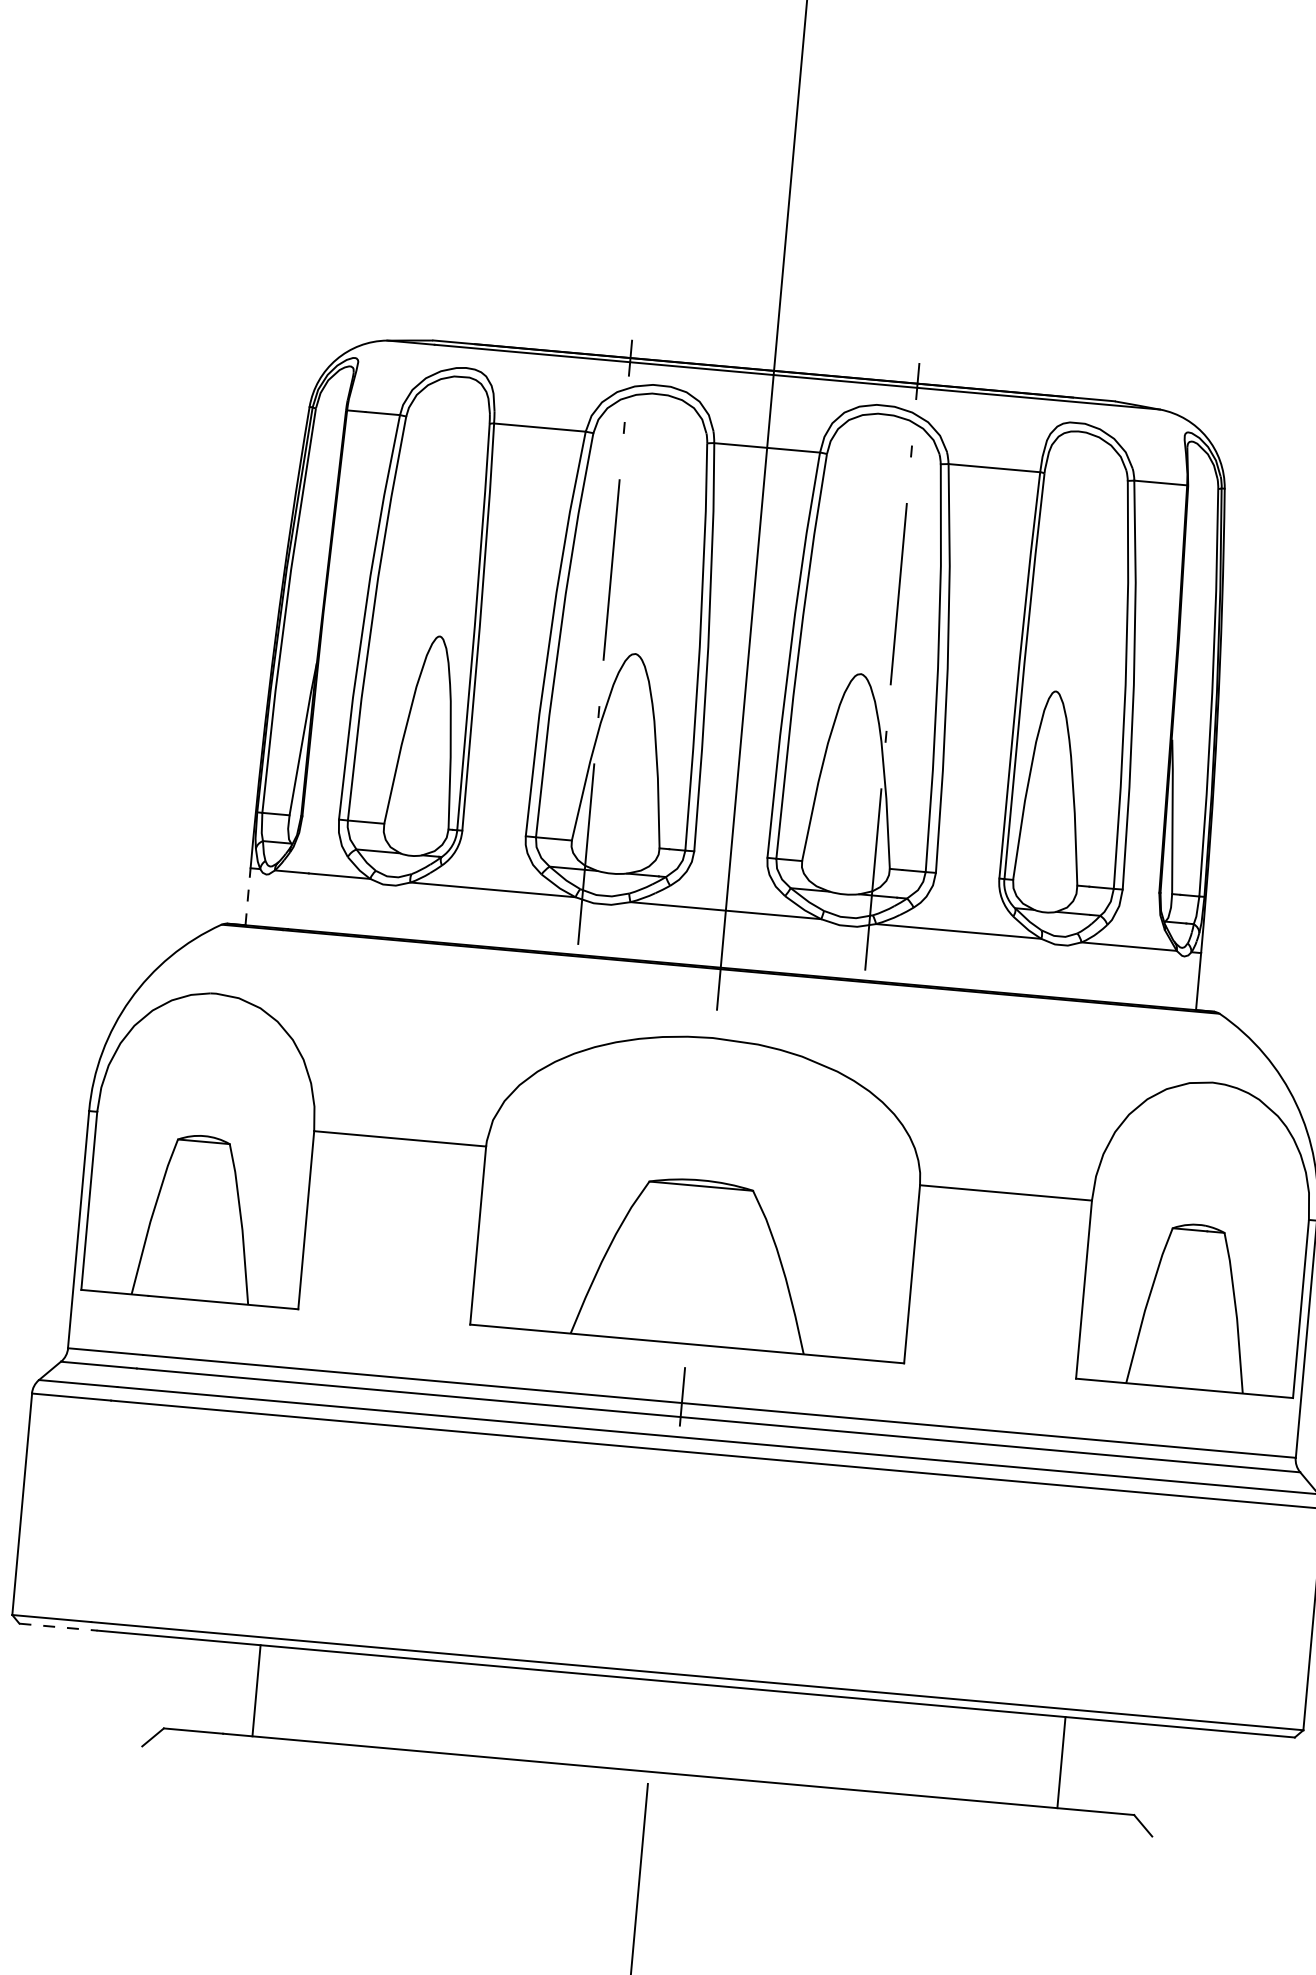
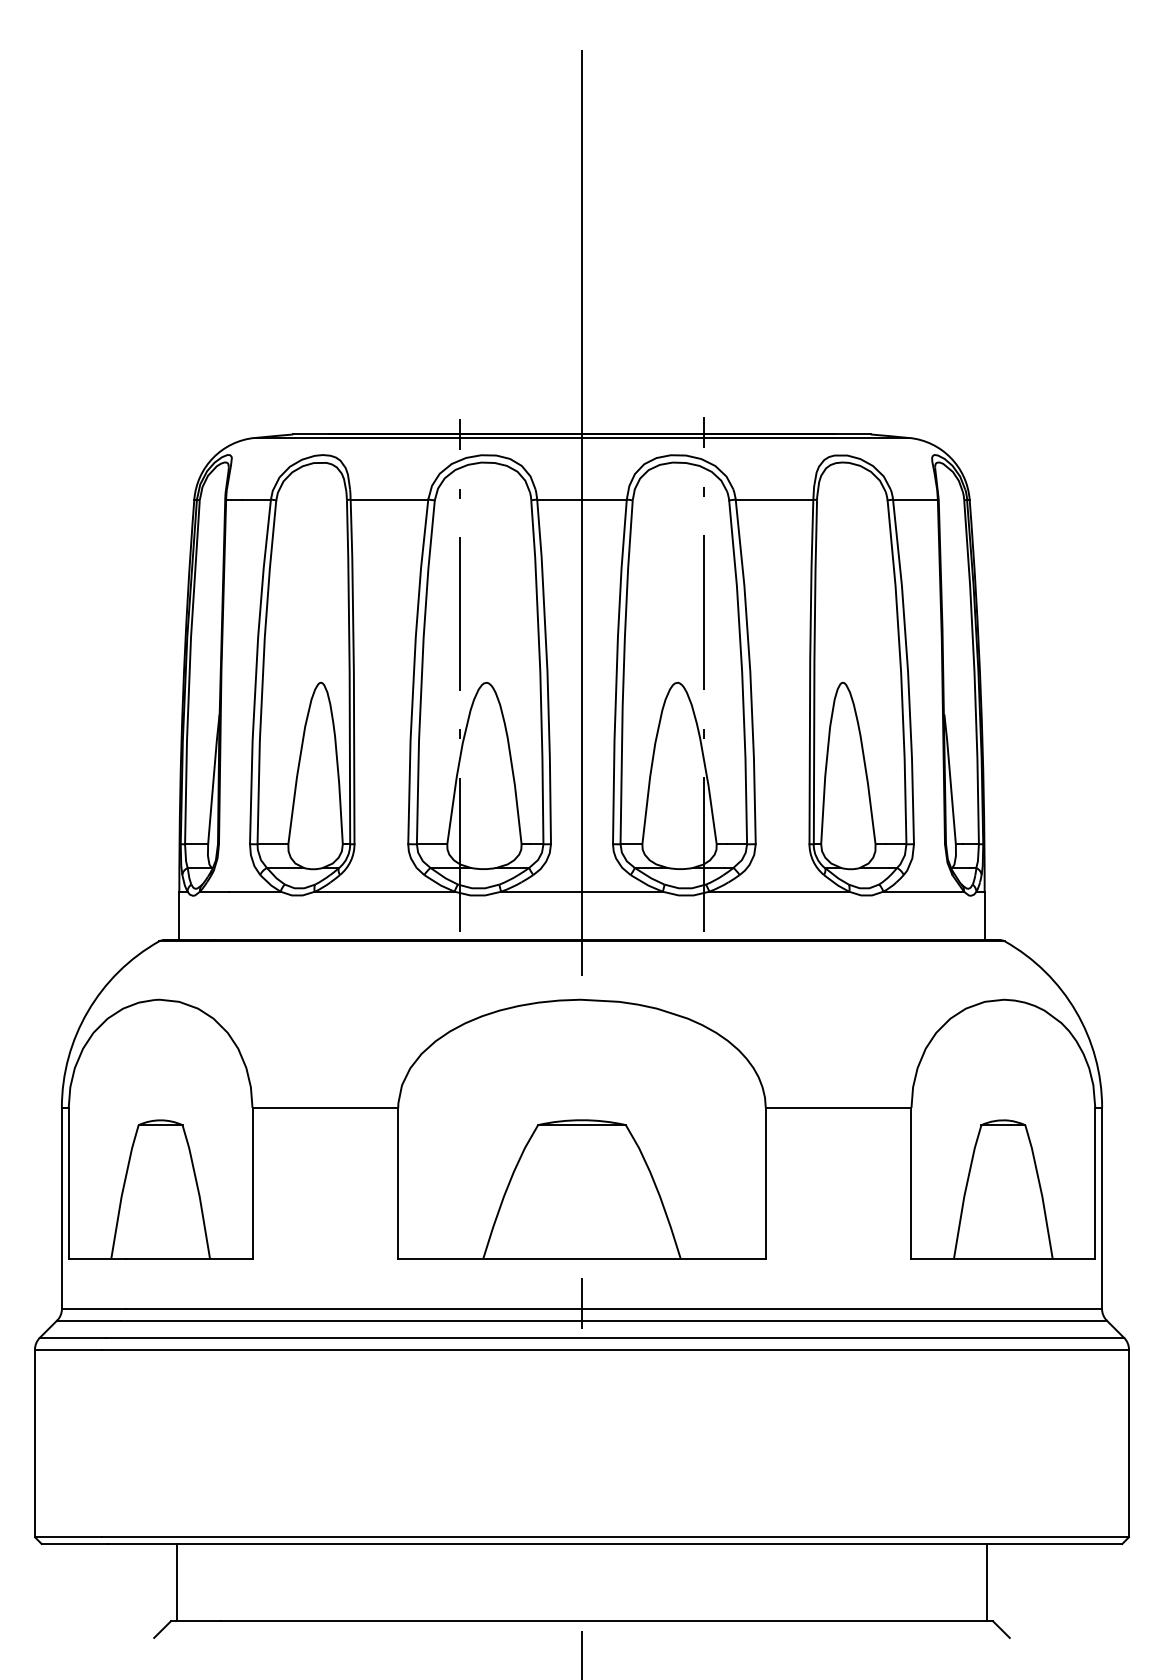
line: (248, 896) -> (179, 915), dashed -> solid
line: (59, 1627) -> (75, 1544), dashed -> solid
line: (257, 1690) -> (177, 1582), moved
line: (1060, 1762) -> (986, 1582), moved

